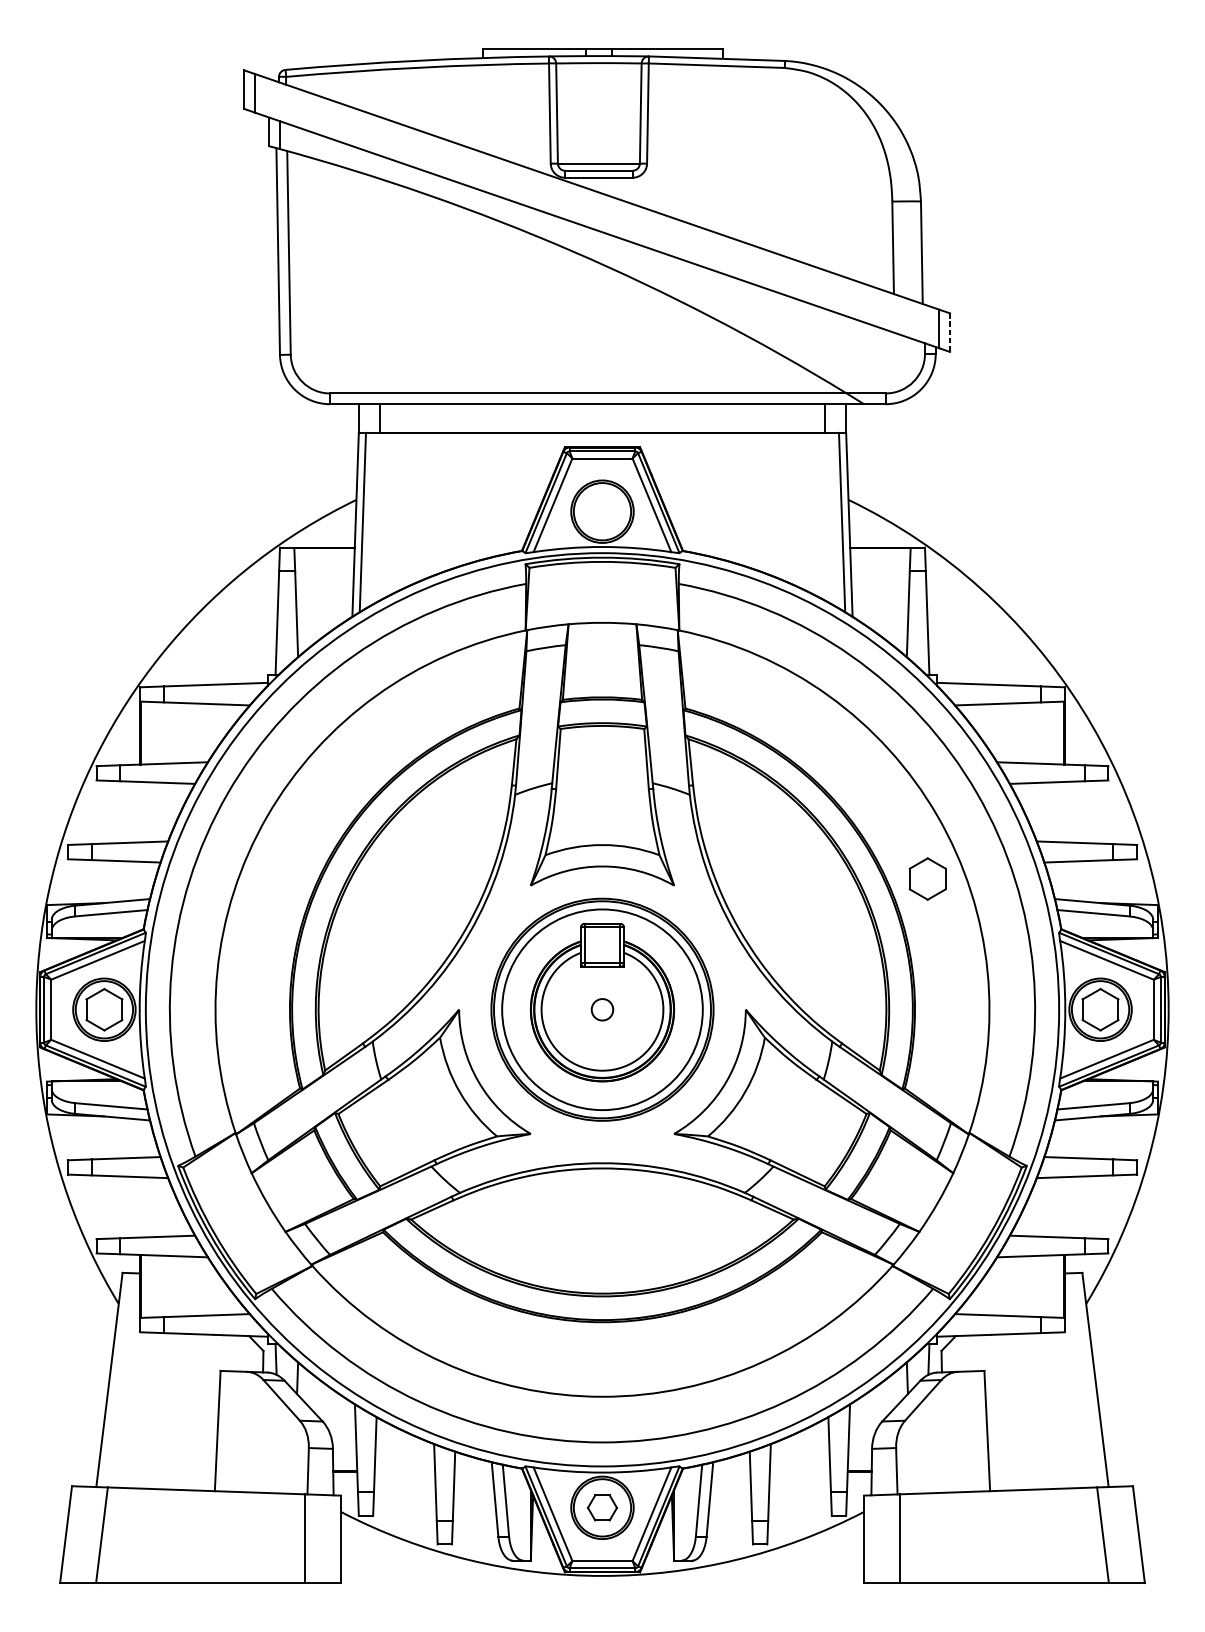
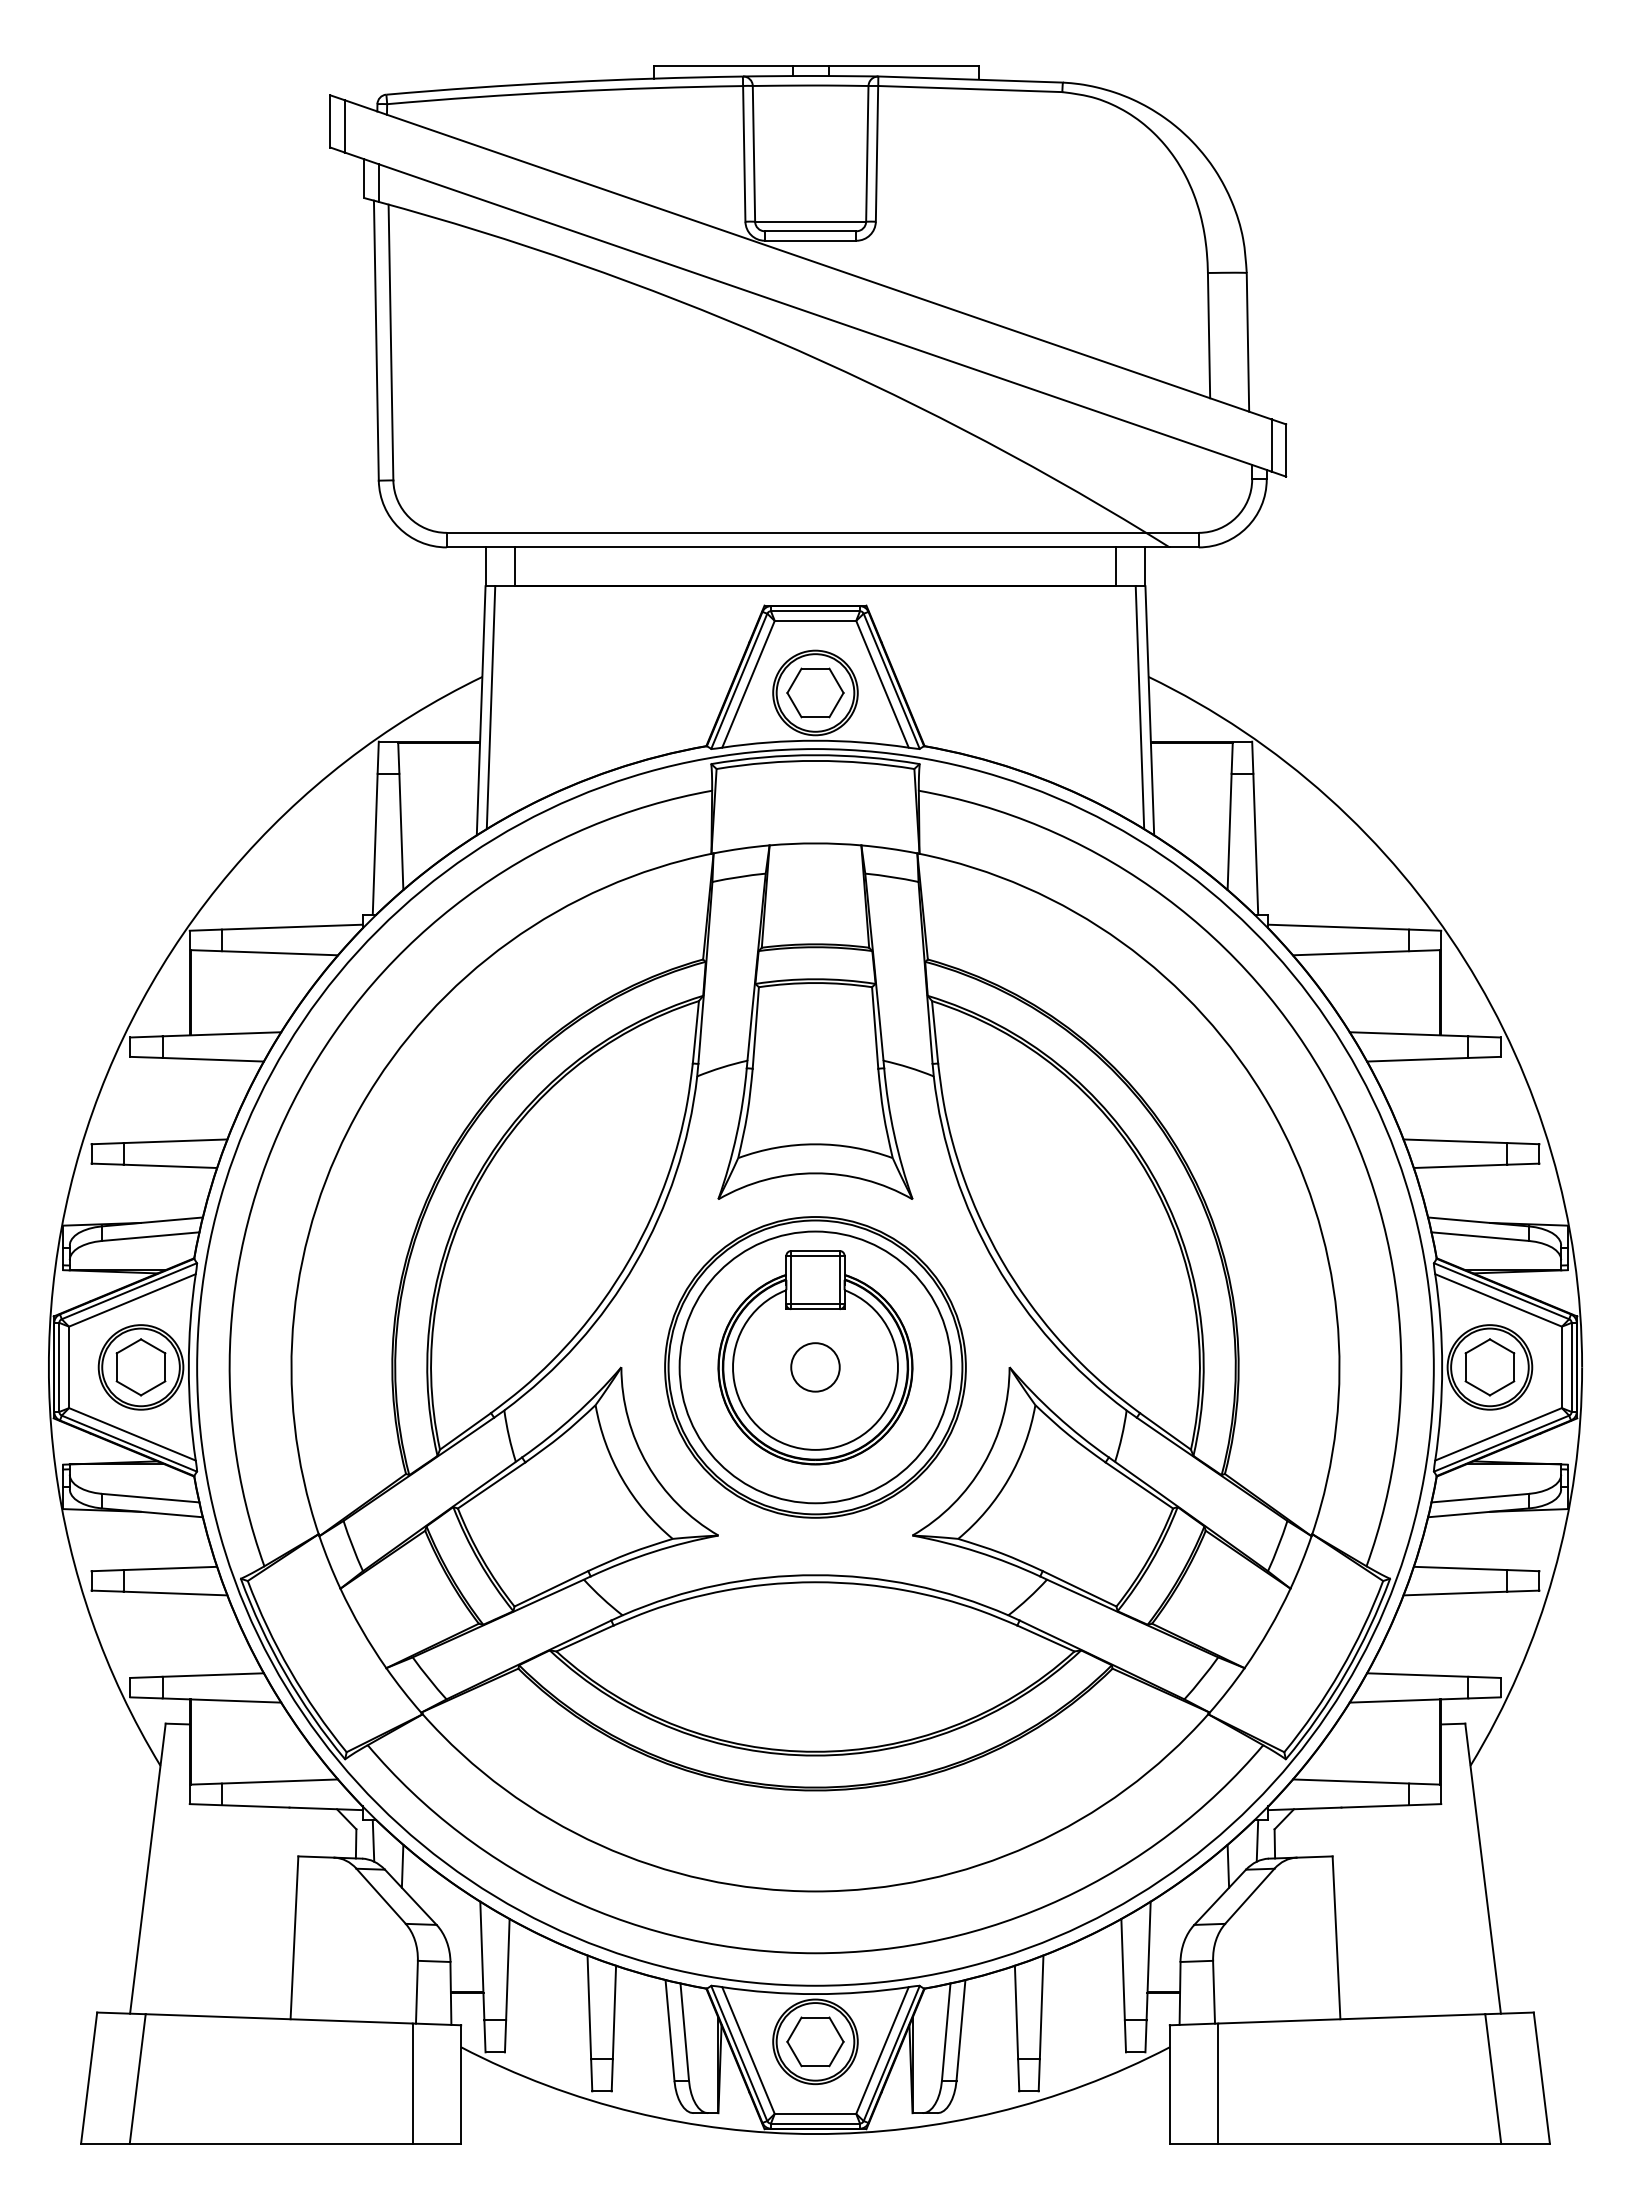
line: (950, 333) -> (1286, 451), dashed -> solid
part: (602, 511) -> (815, 692), added
part: (927, 879) -> (1255, 1190), removed
circle: (602, 1009) -> (815, 1367), size x1.67
part: (602, 1507) -> (815, 2041), size x1.43

